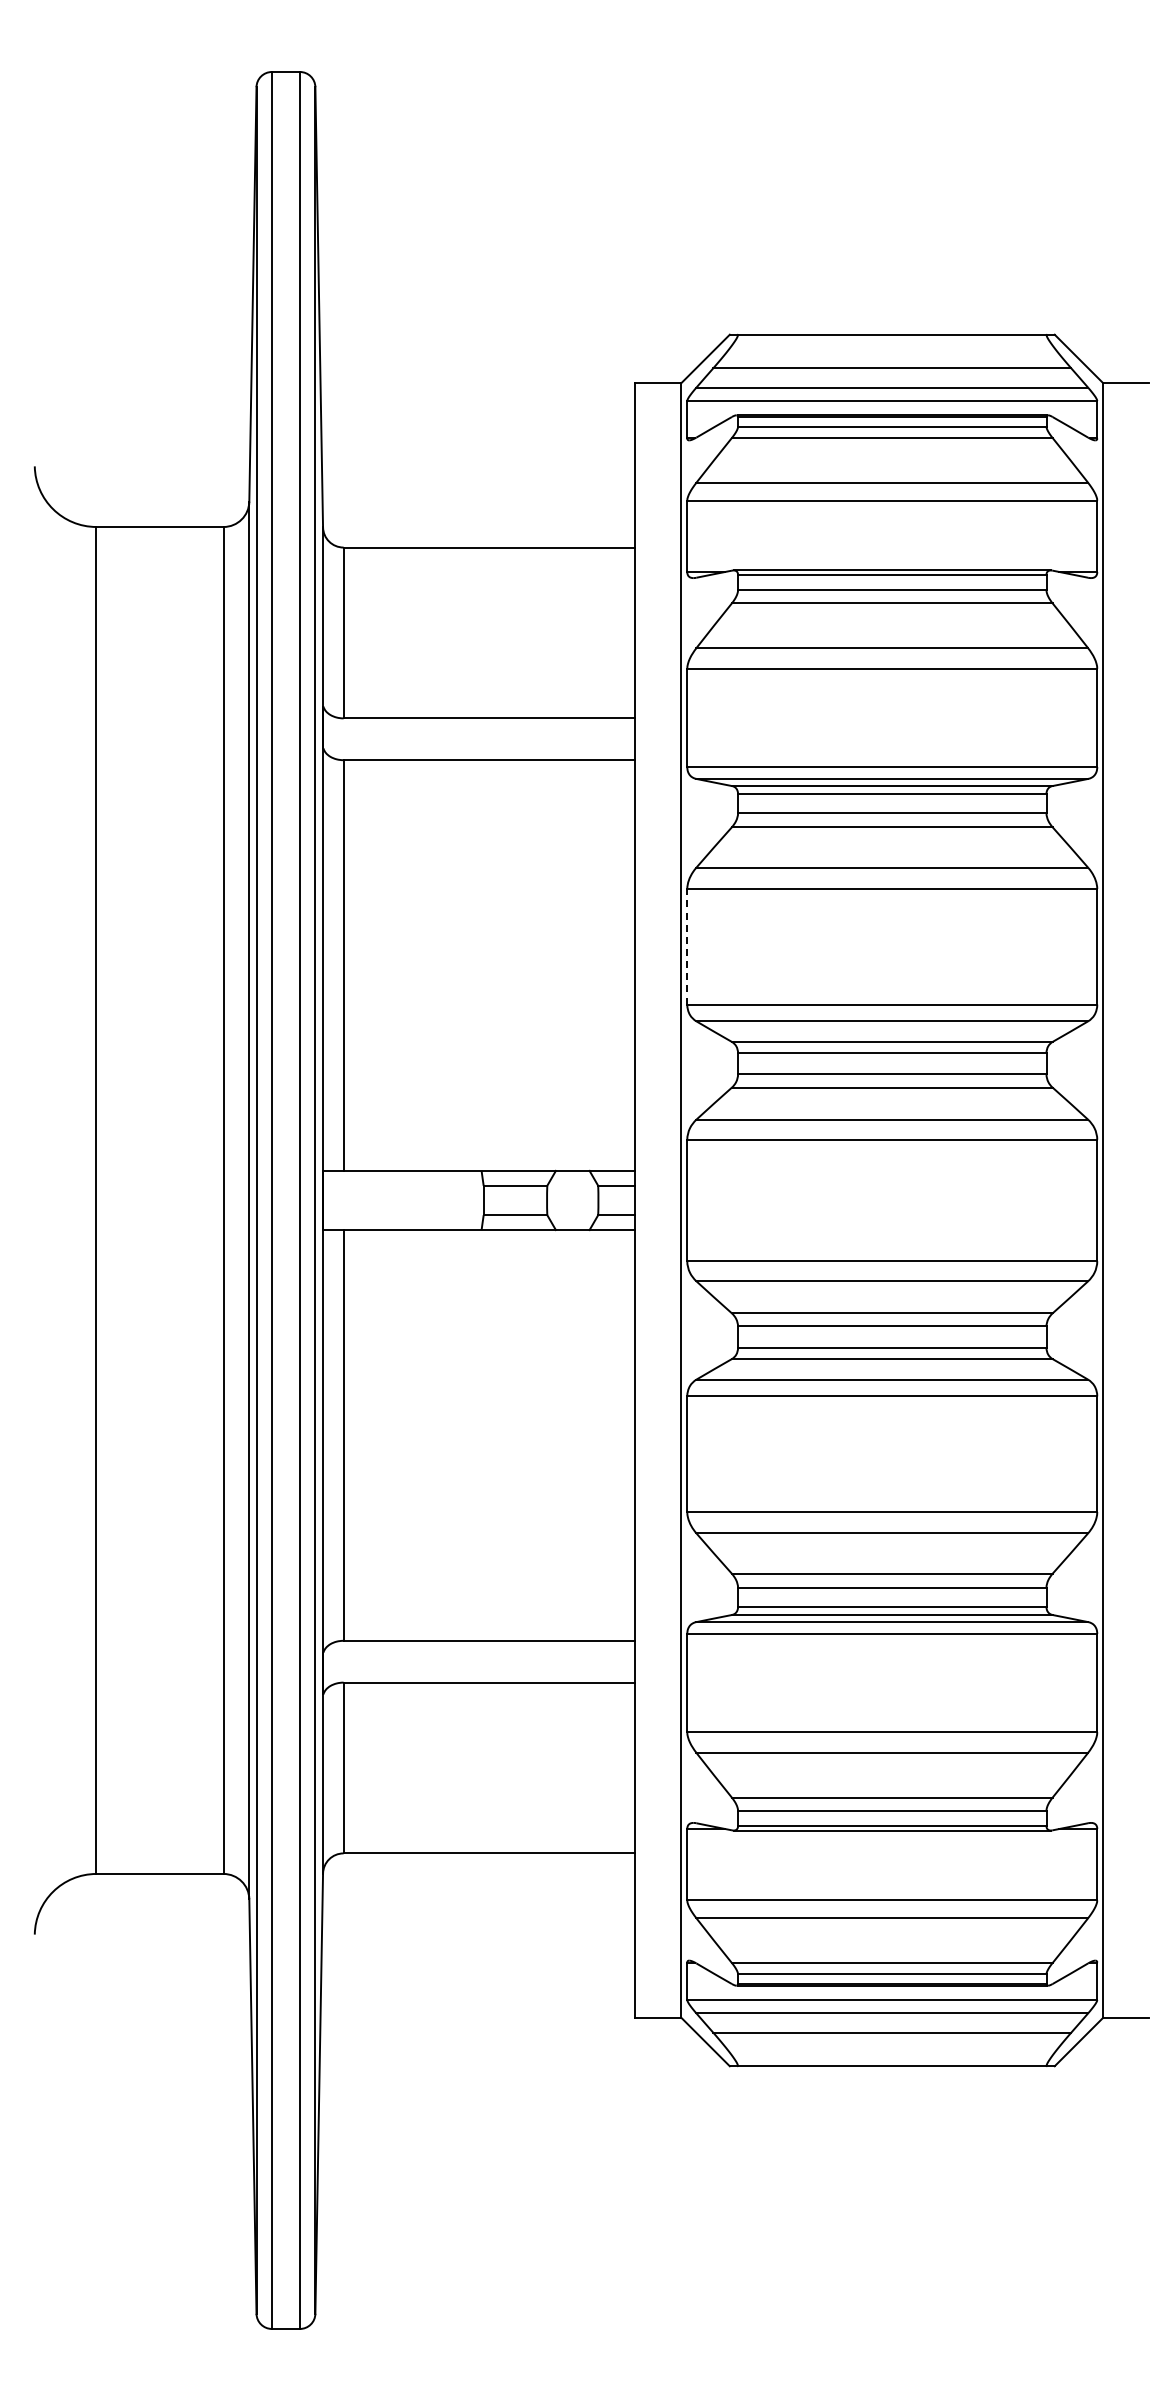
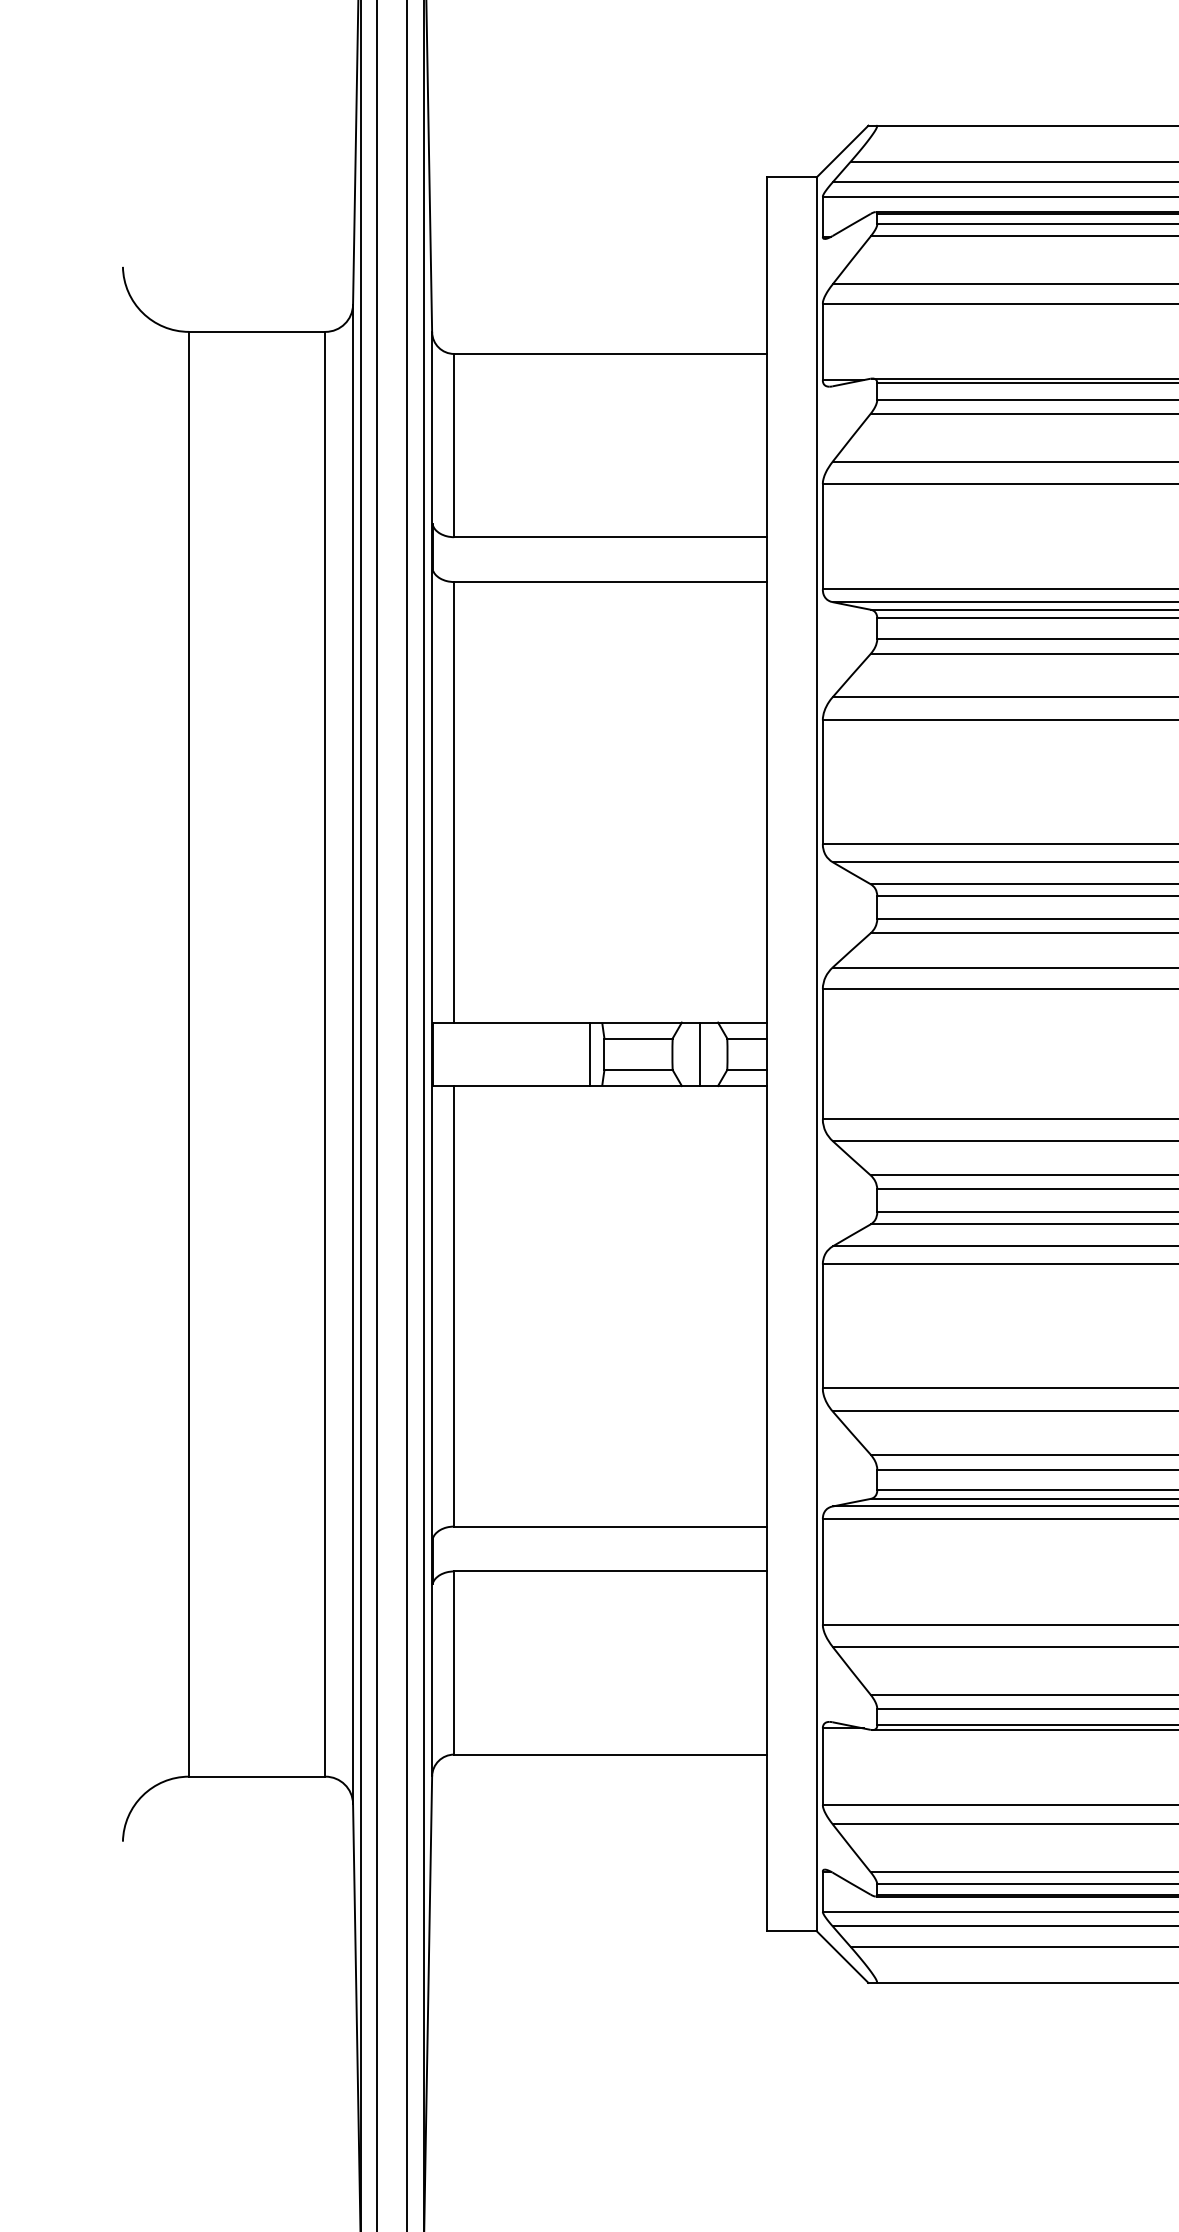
line: (687, 946) -> (823, 781), dashed -> solid
line: (469, 1200) -> (589, 1054), added
line: (572, 1200) -> (699, 1054), added

